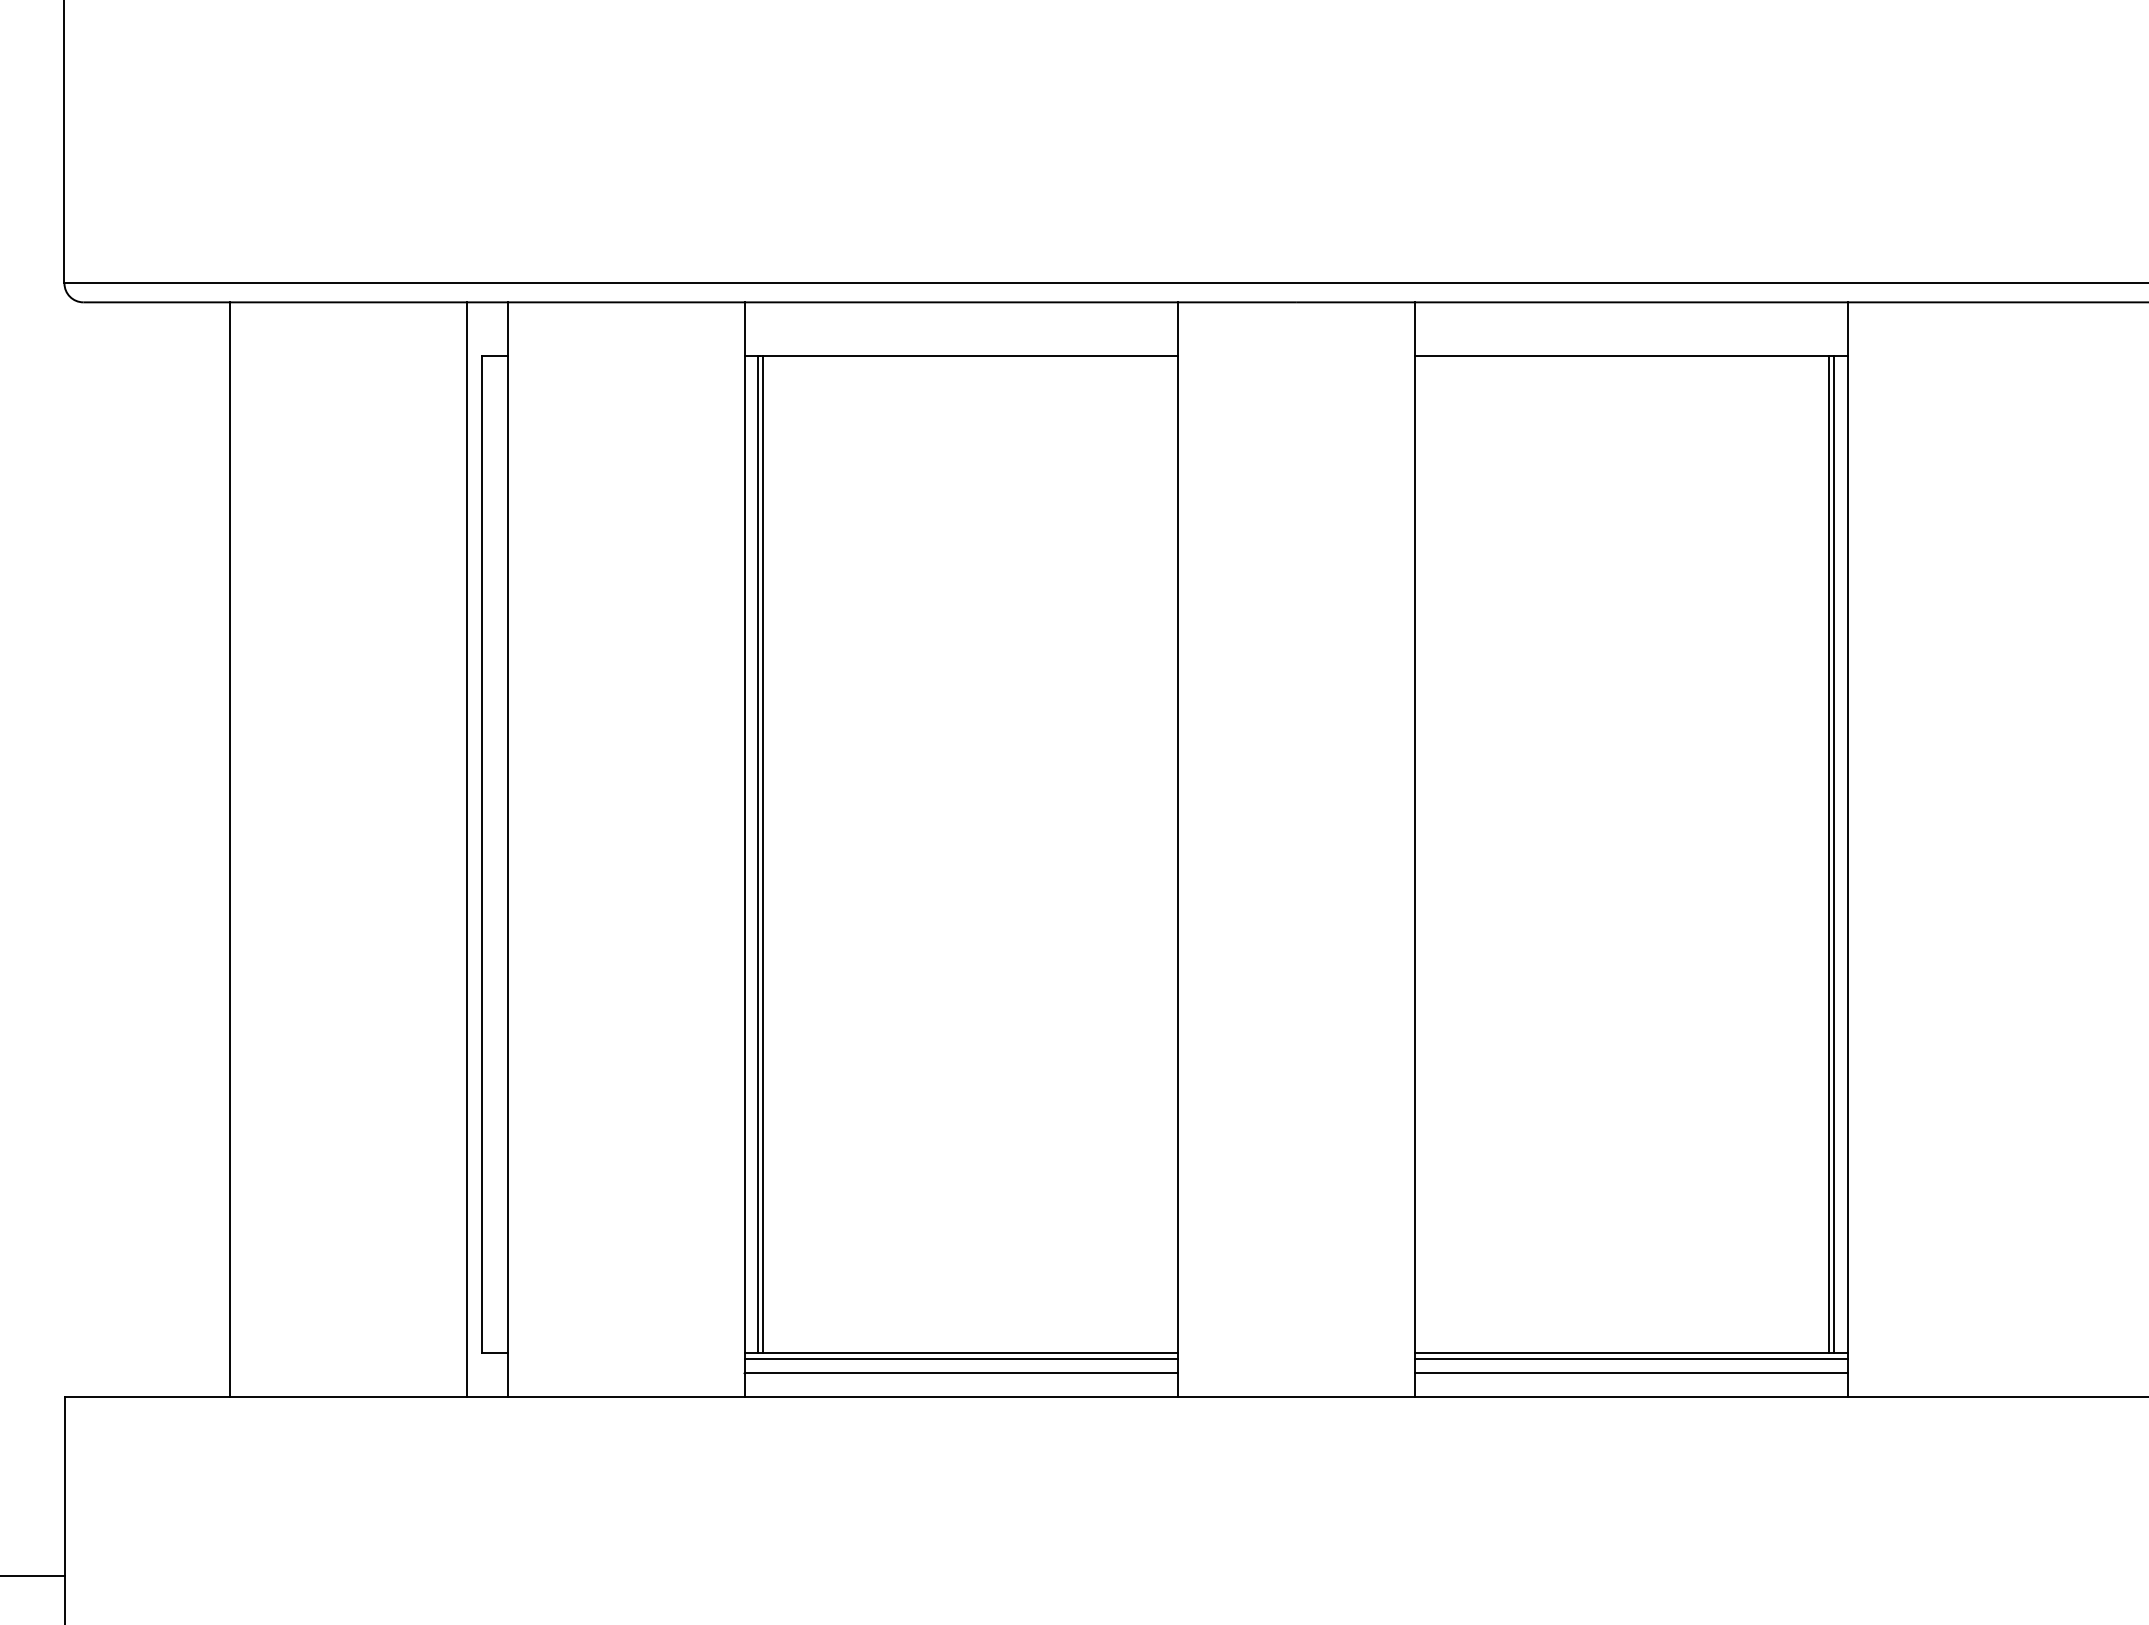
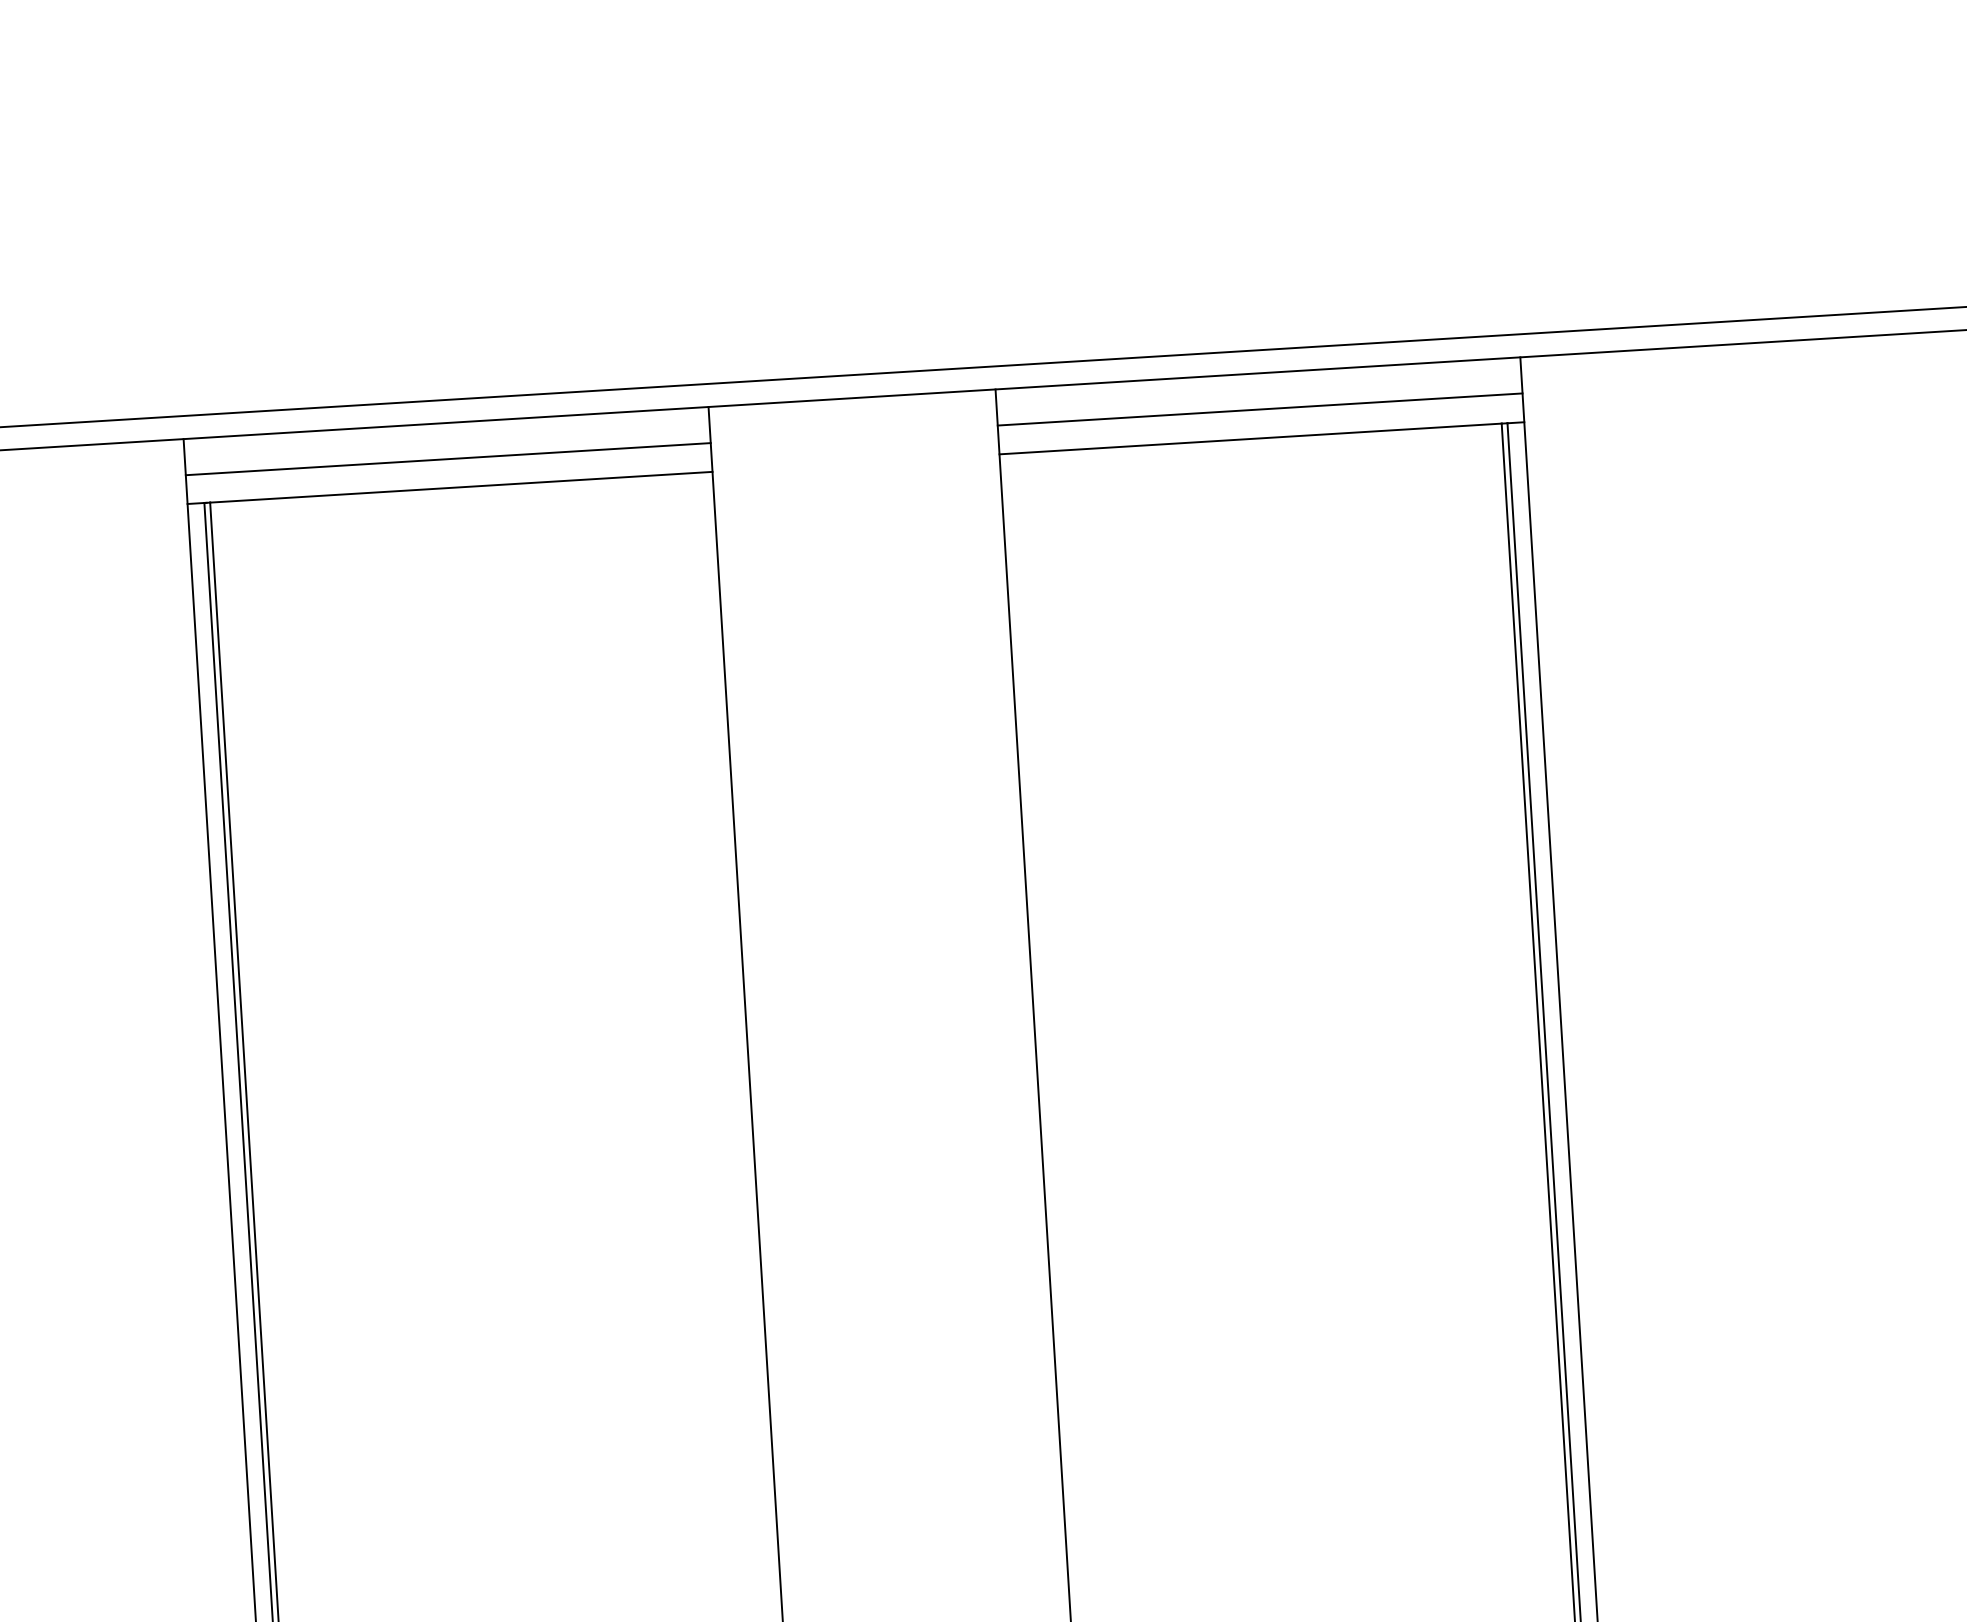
line: (960, 332) -> (447, 459), added
line: (1630, 332) -> (1259, 409), added

